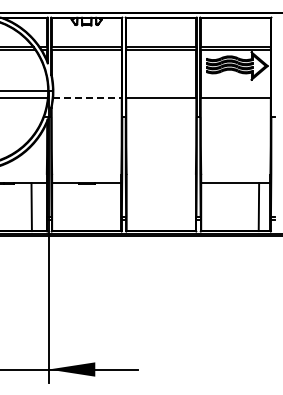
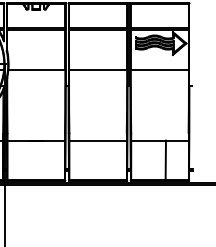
line: (87, 98) -> (36, 70), dashed -> solid
line: (160, 183) -> (97, 140), added
line: (258, 207) -> (165, 160), moved

